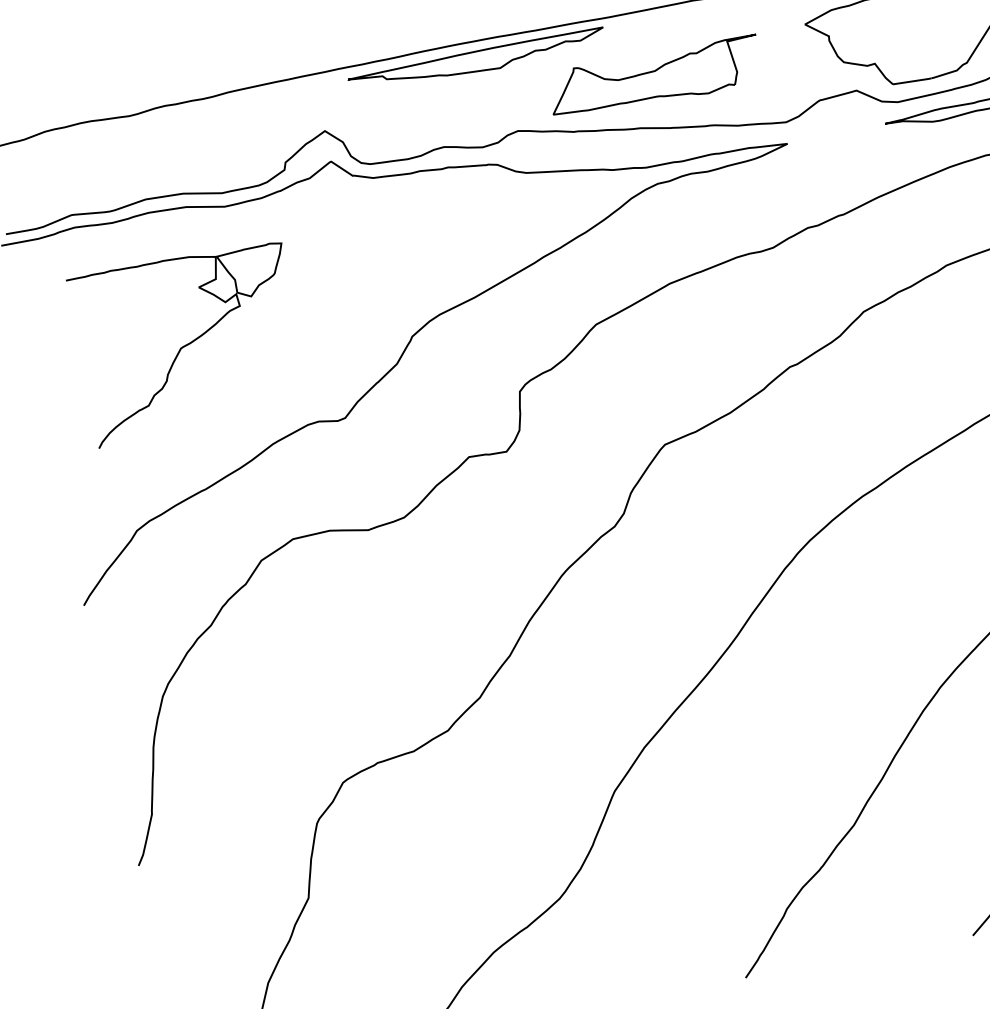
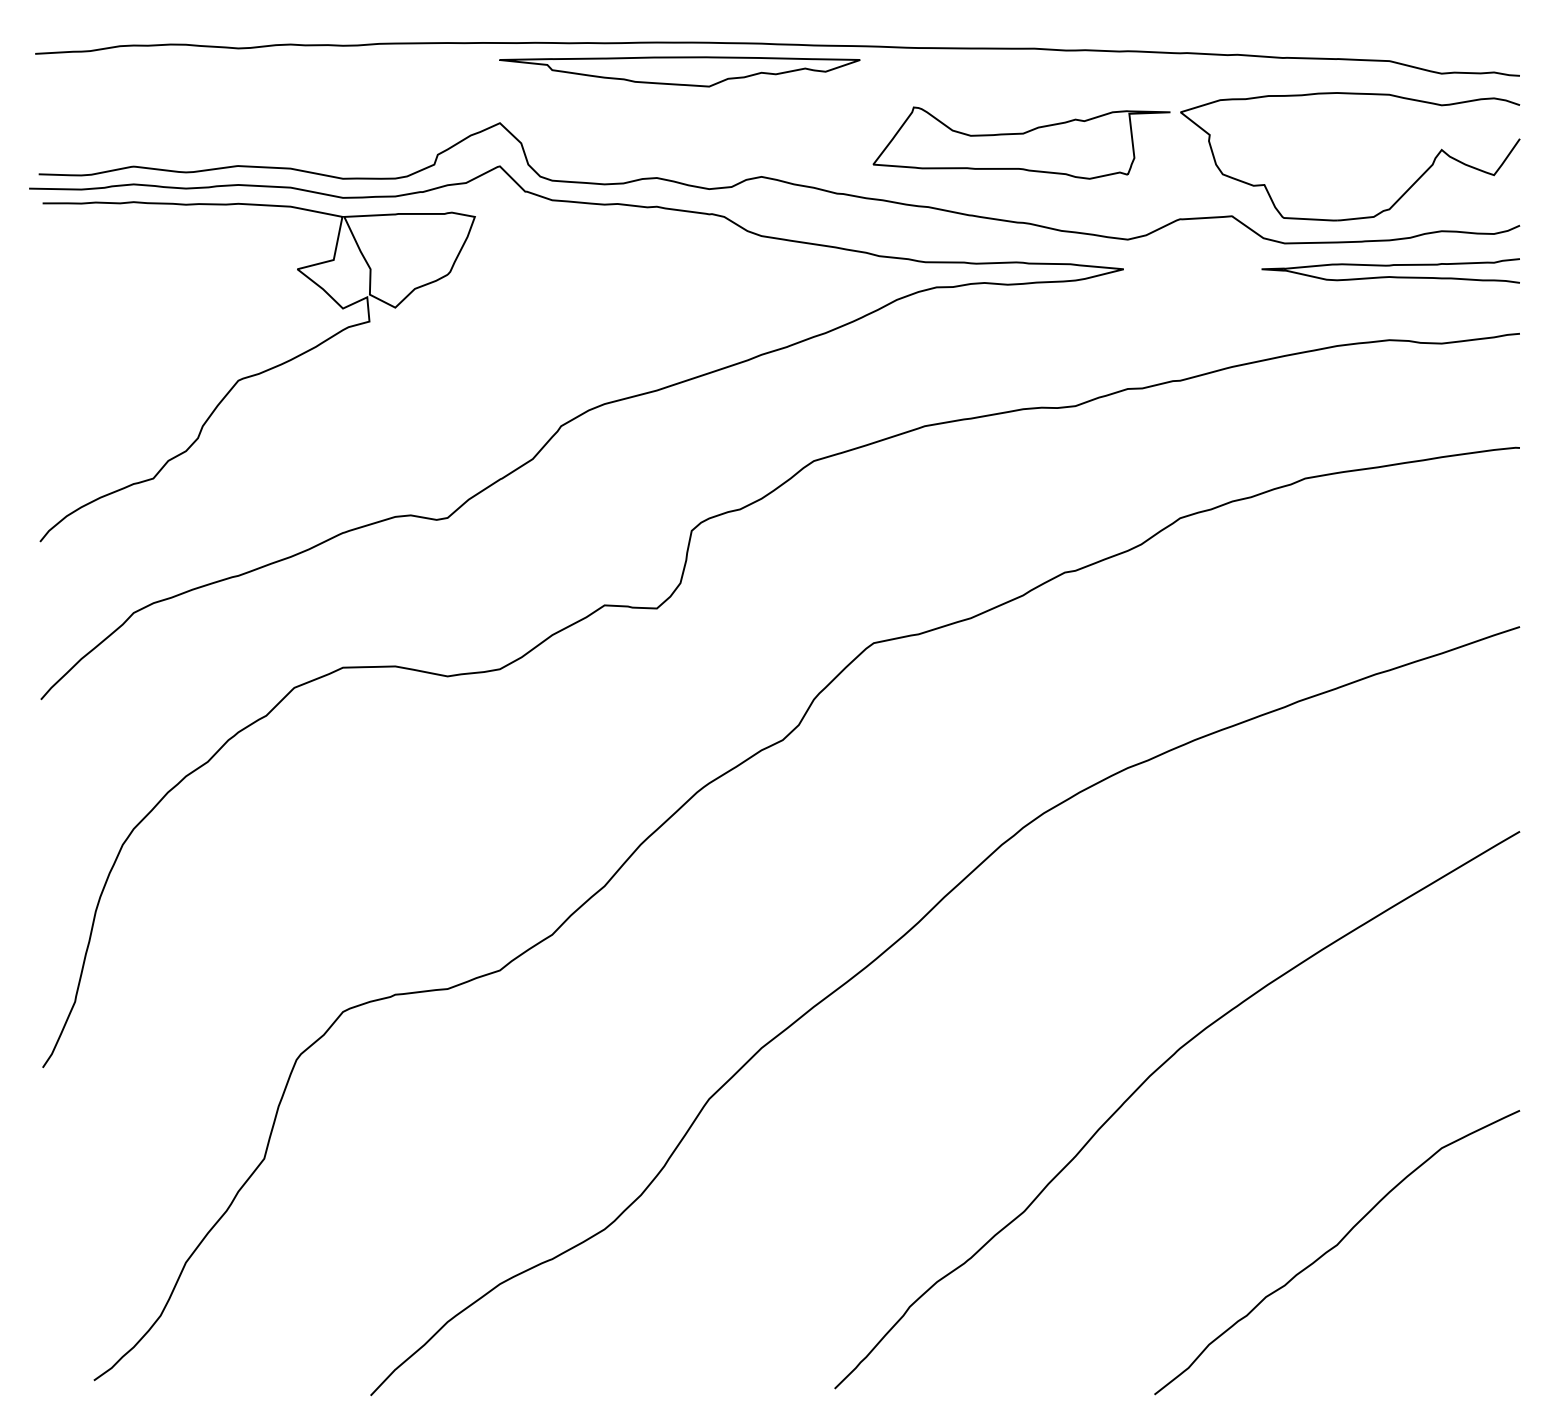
part: (477, 61) -> (679, 71), moved
part: (655, 77) -> (1021, 142), moved
part: (189, 342) -> (257, 371), size x1.43

